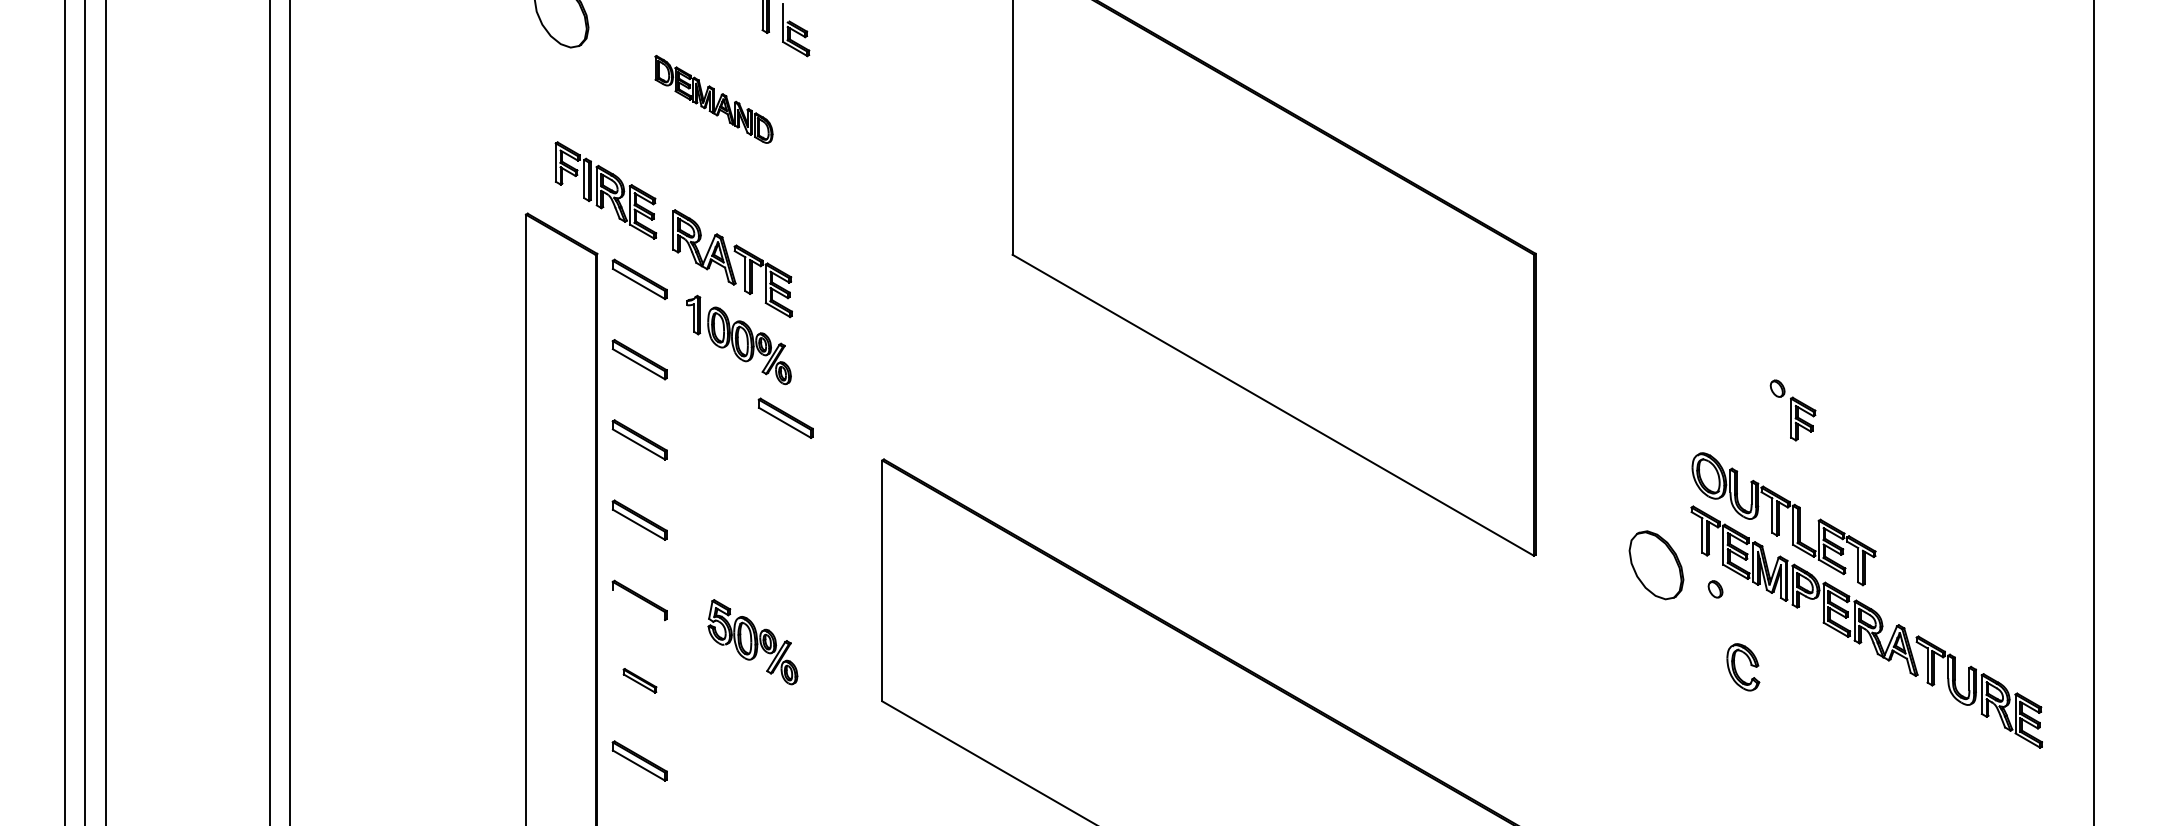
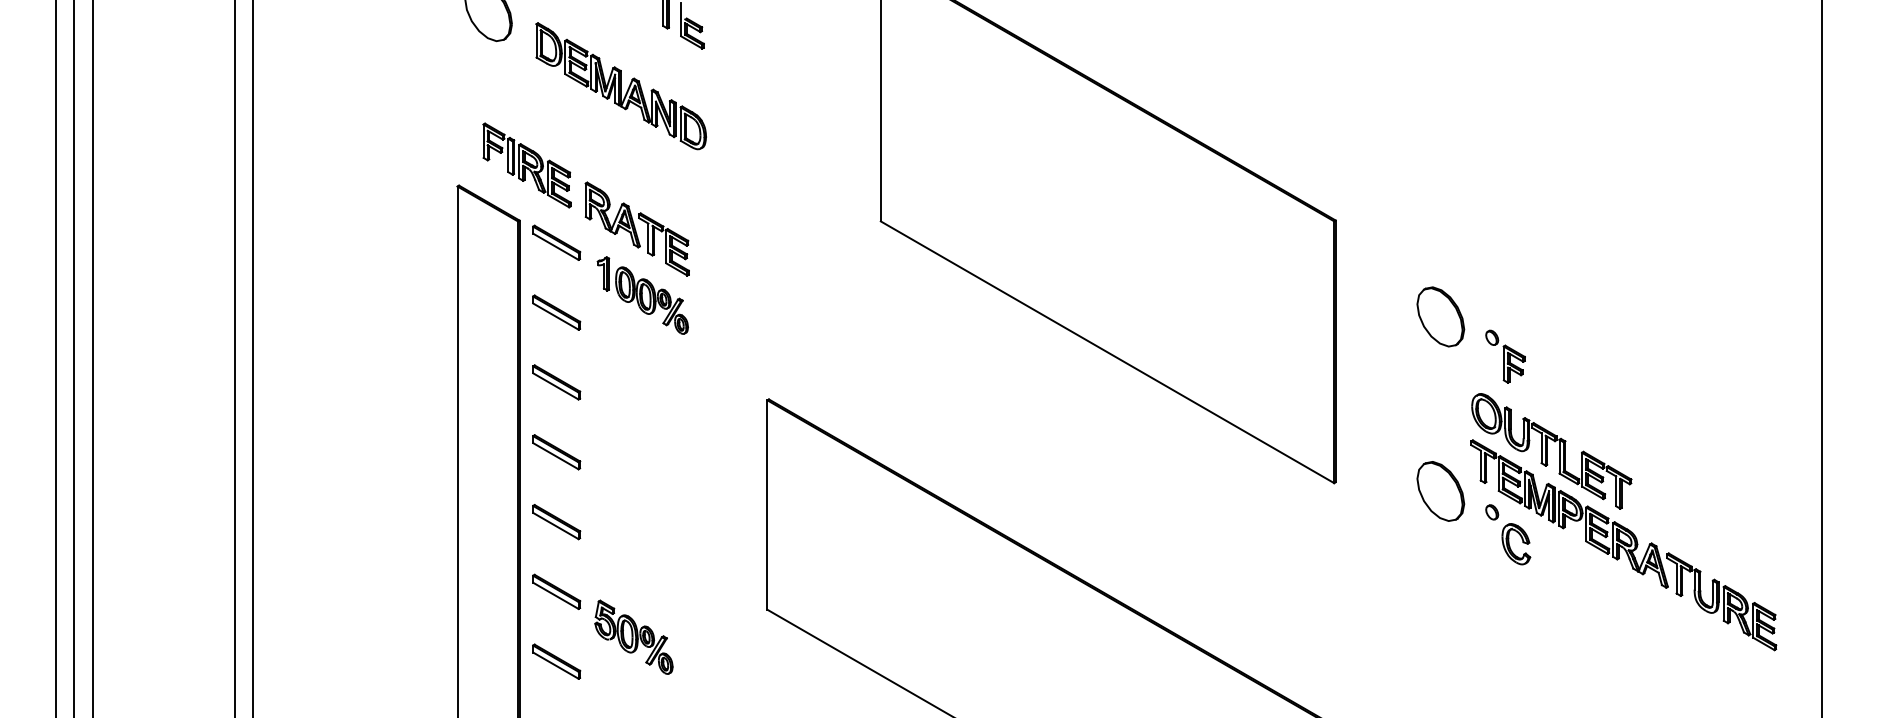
part: (713, 99) -> (620, 86), size x1.67
part: (1656, 364) -> (1440, 316), added
part: (1792, 410) -> (1505, 356), moved
part: (785, 418) -> (683, 363), removed
line: (638, 604) -> (555, 525), added
part: (752, 641) -> (633, 636), moved
part: (1750, 665) -> (1522, 542), moved
part: (639, 680) -> (556, 591), size x1.67

